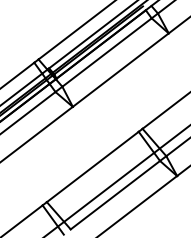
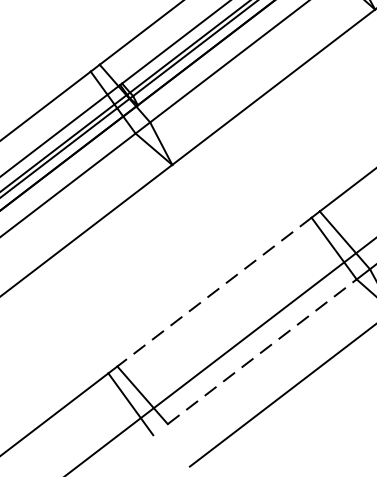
line: (92, 166) -> (213, 291), solid -> dashed
line: (115, 194) -> (262, 350), solid -> dashed

